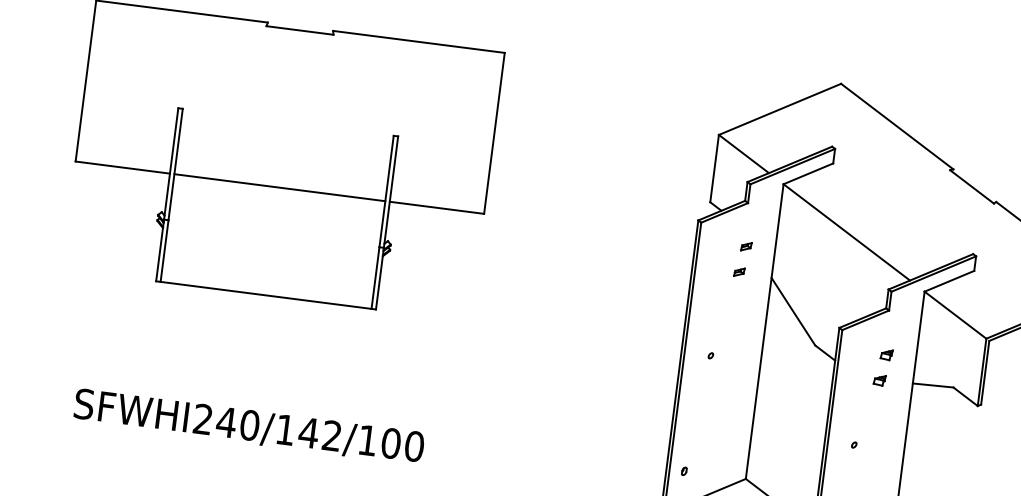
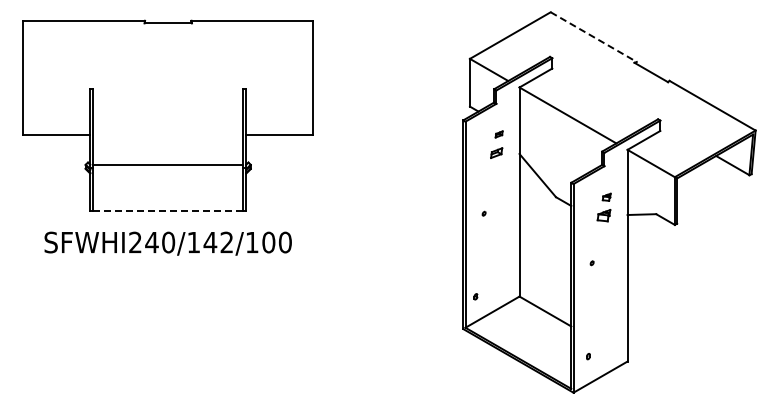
line: (896, 127) -> (593, 37), solid -> dashed
line: (280, 187) -> (168, 164), moved
part: (739, 271) -> (496, 152), size x1.6
line: (266, 295) -> (168, 211), solid -> dashed
part: (880, 380) -> (604, 215), size x1.6
text: (248, 426) -> (167, 243), moved

